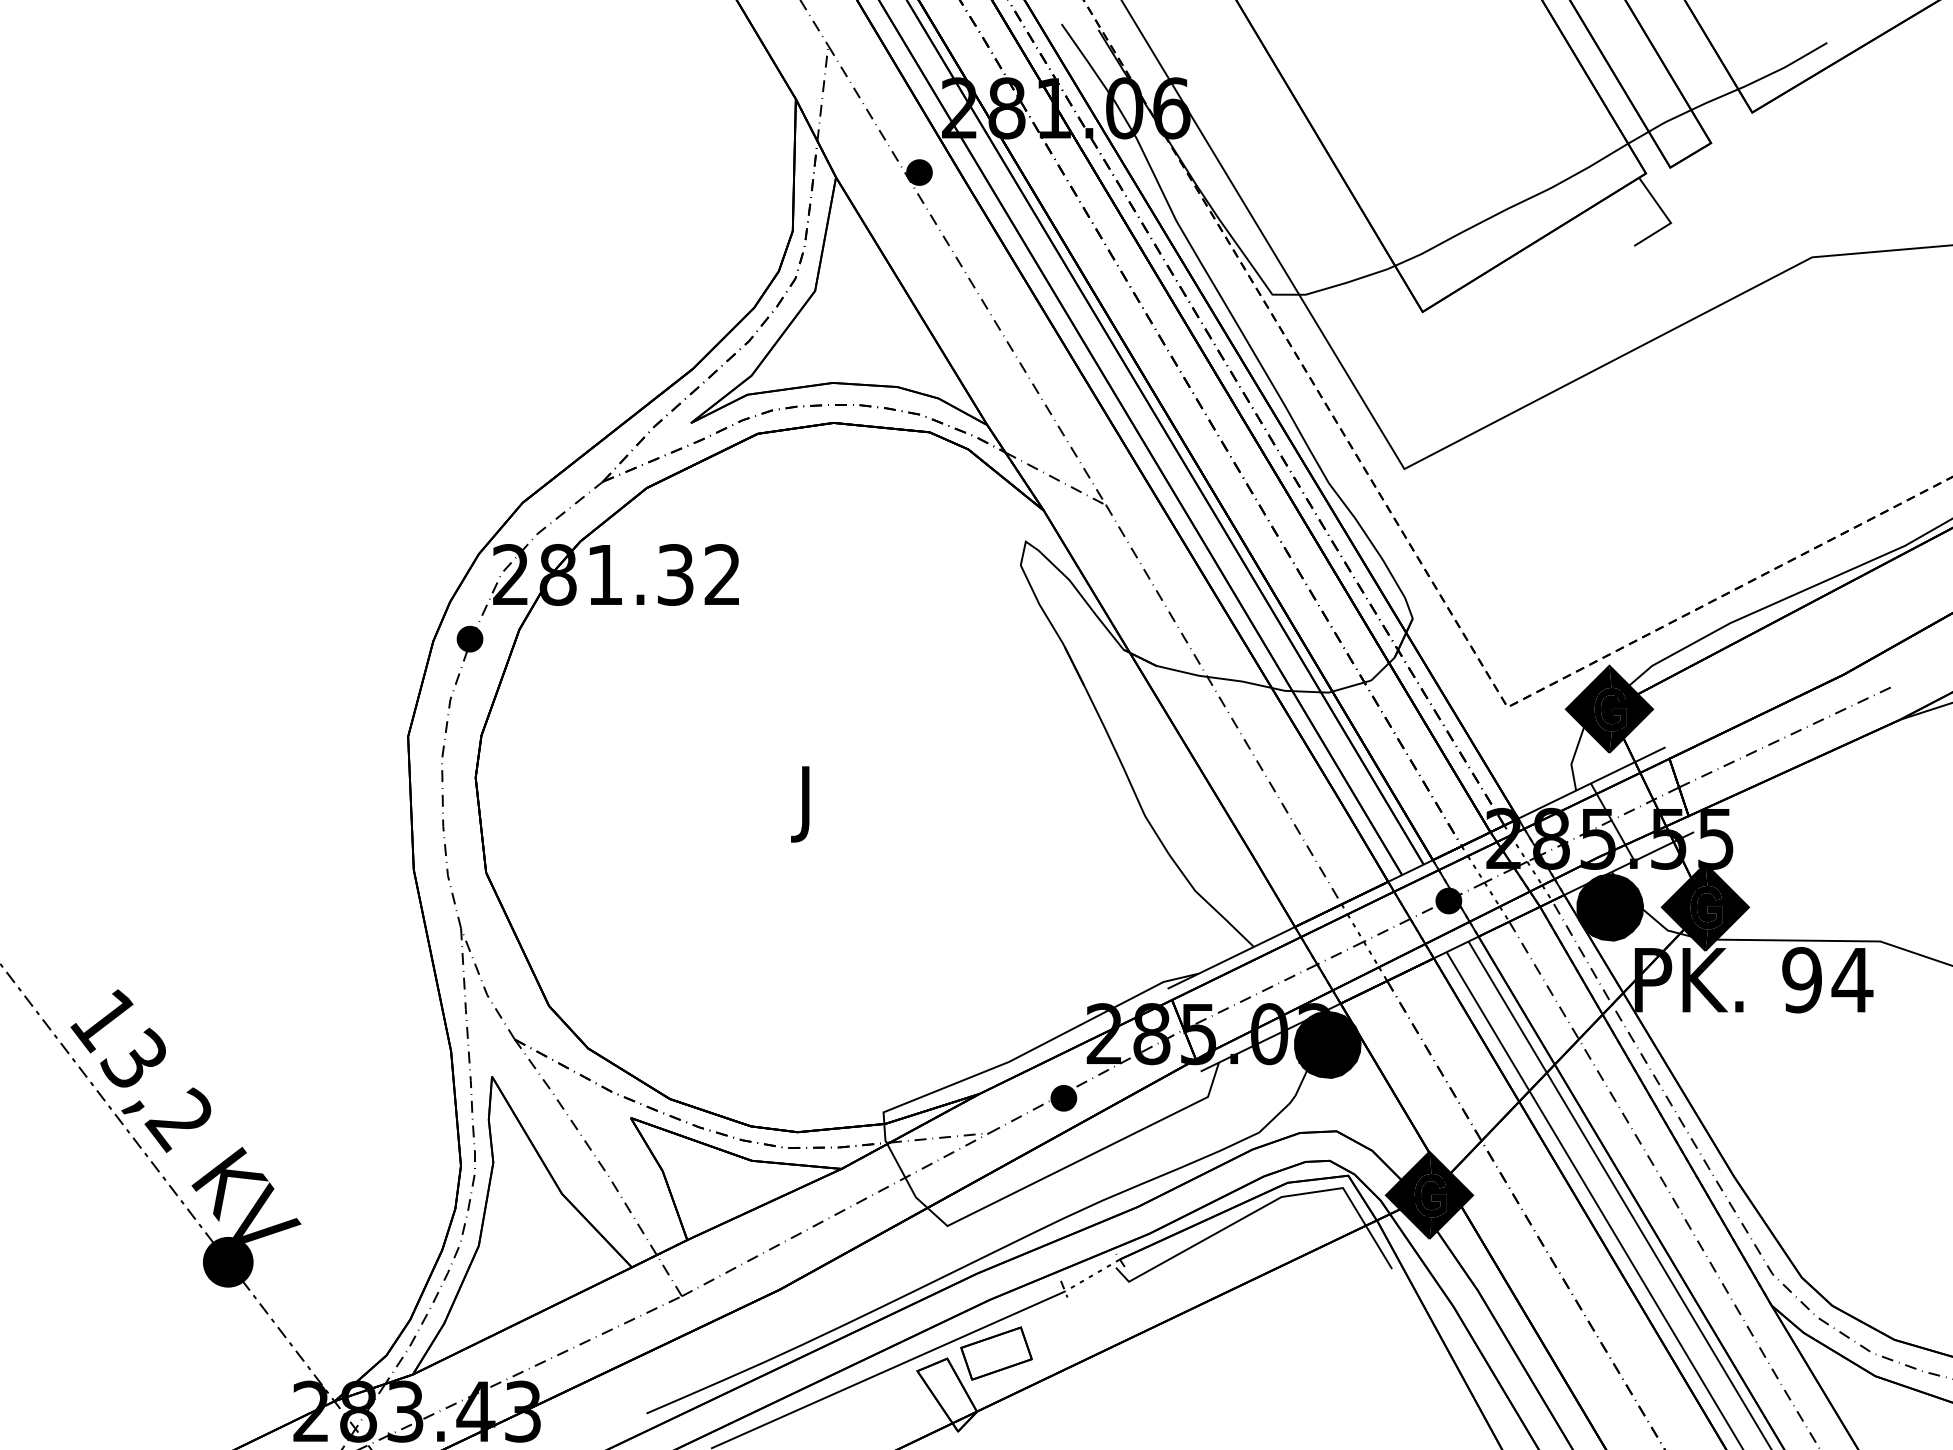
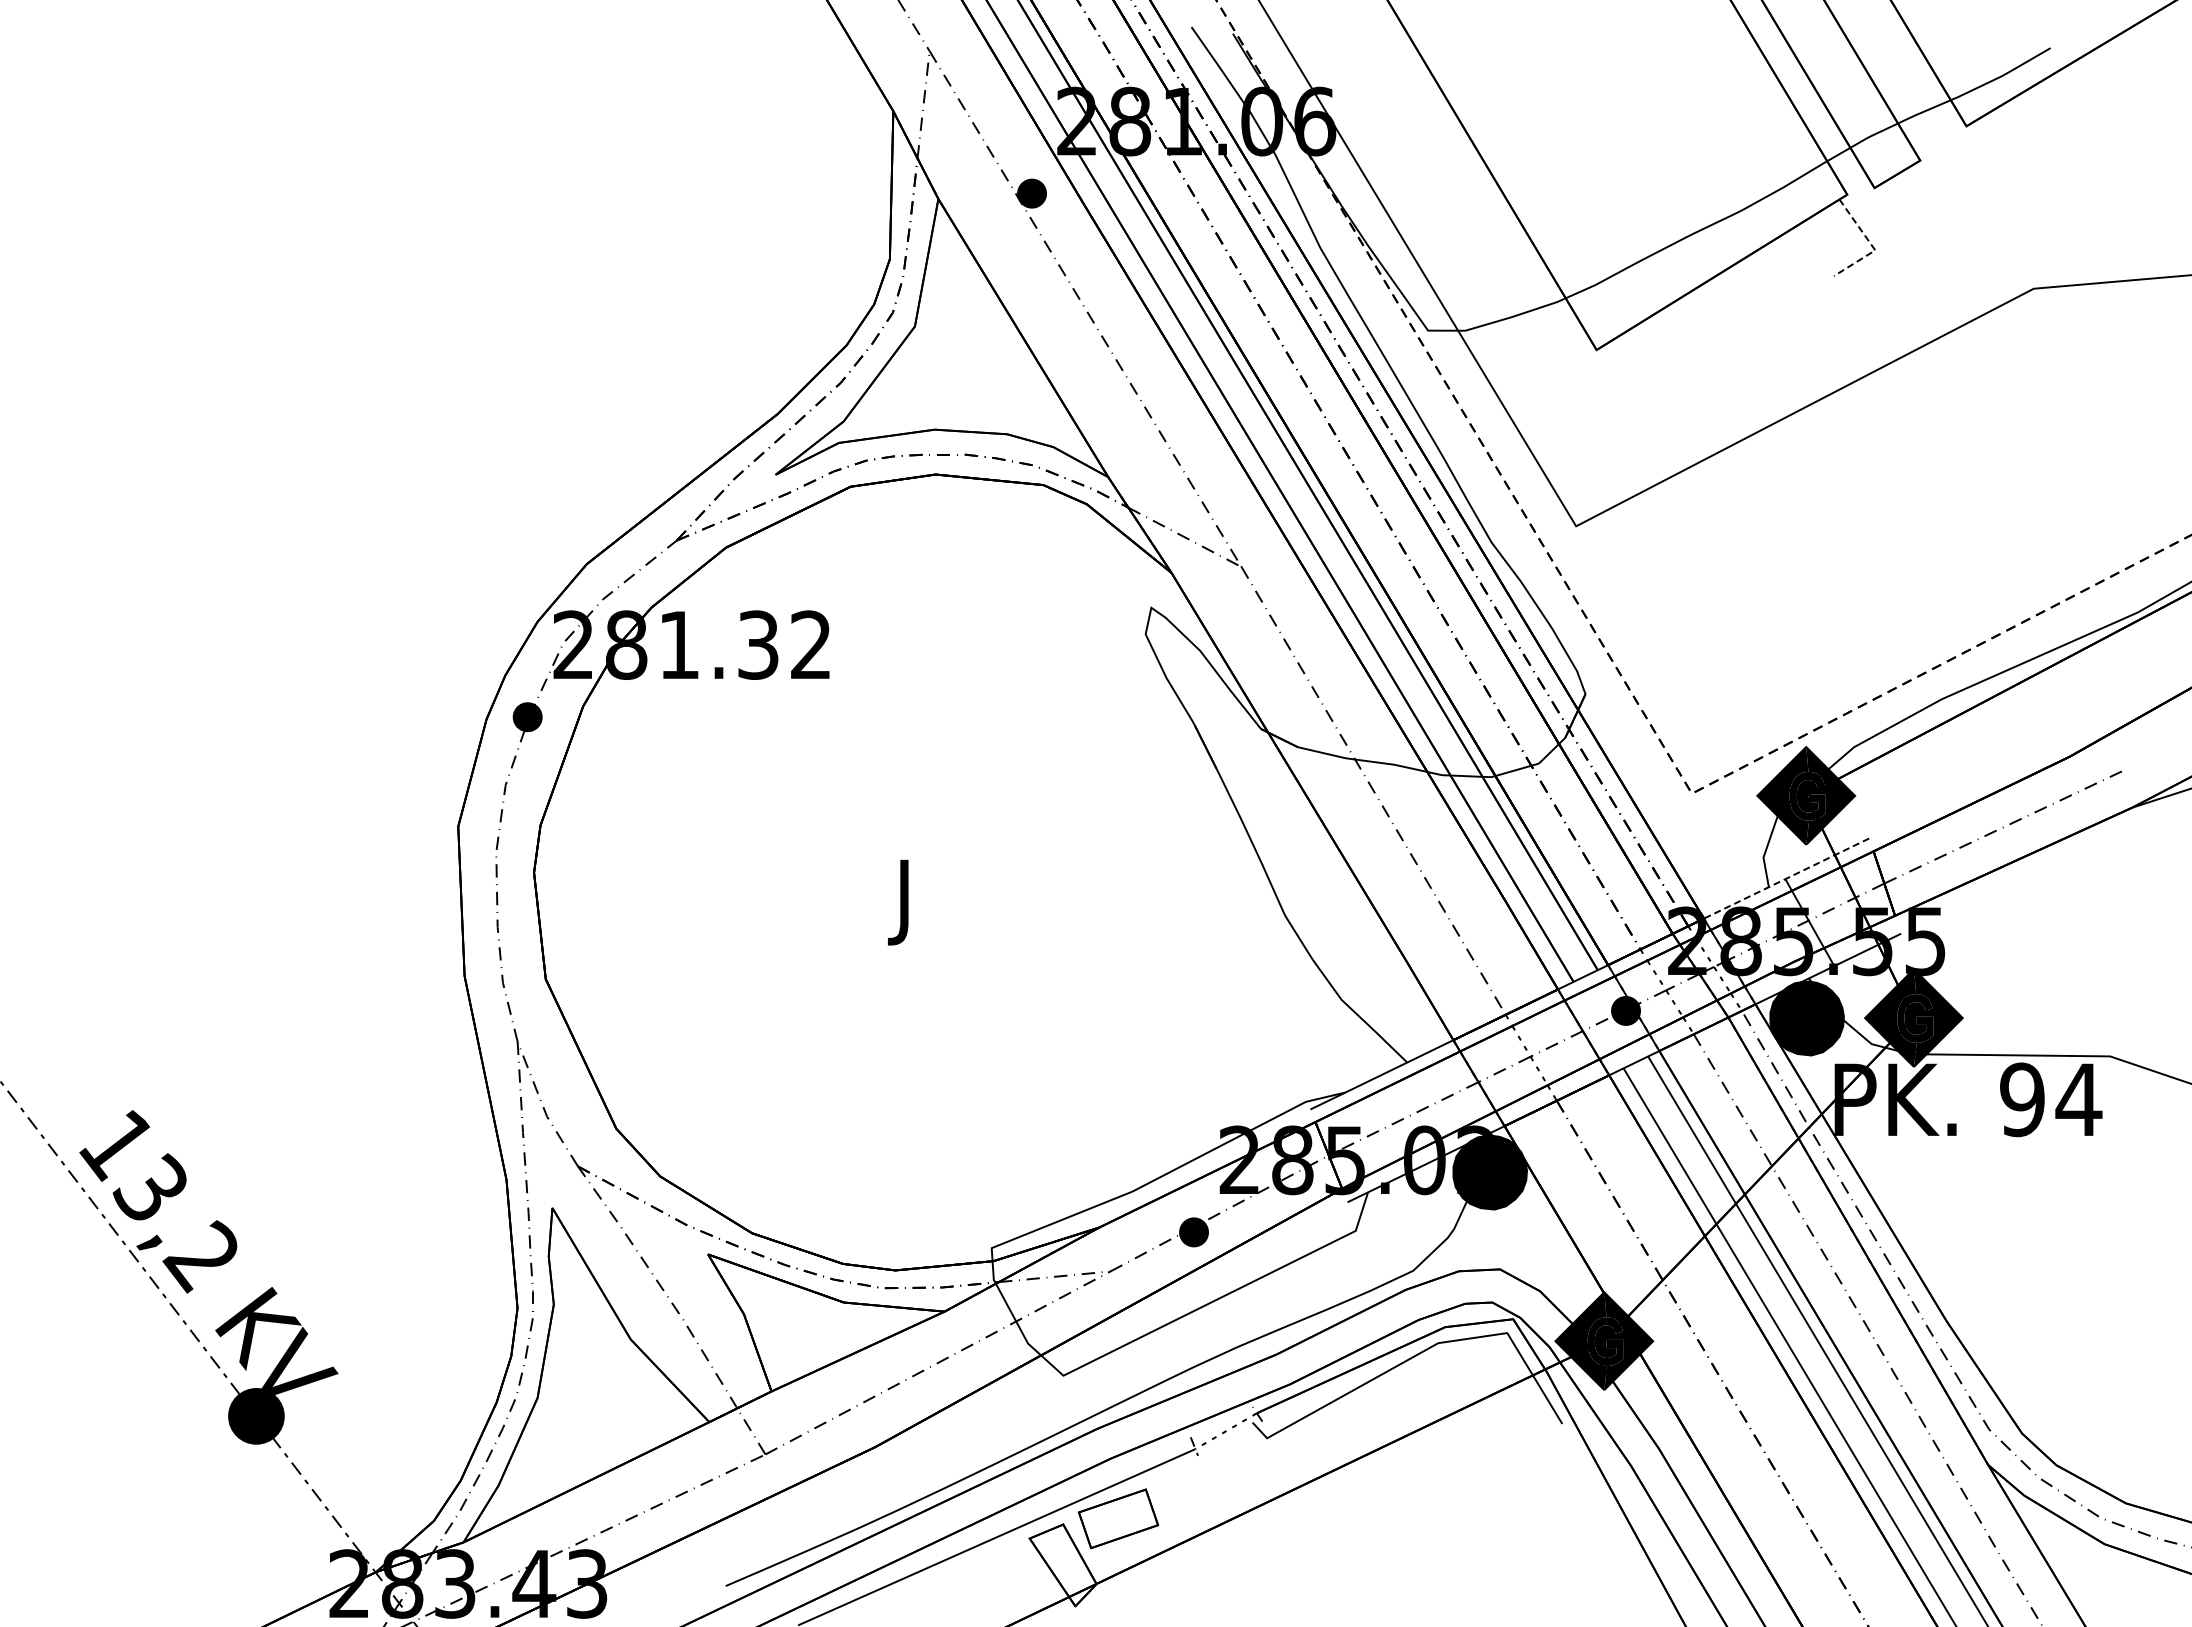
line: (1667, 218) -> (1871, 245), solid -> dashed
line: (1591, 782) -> (1786, 878), solid -> dashed

